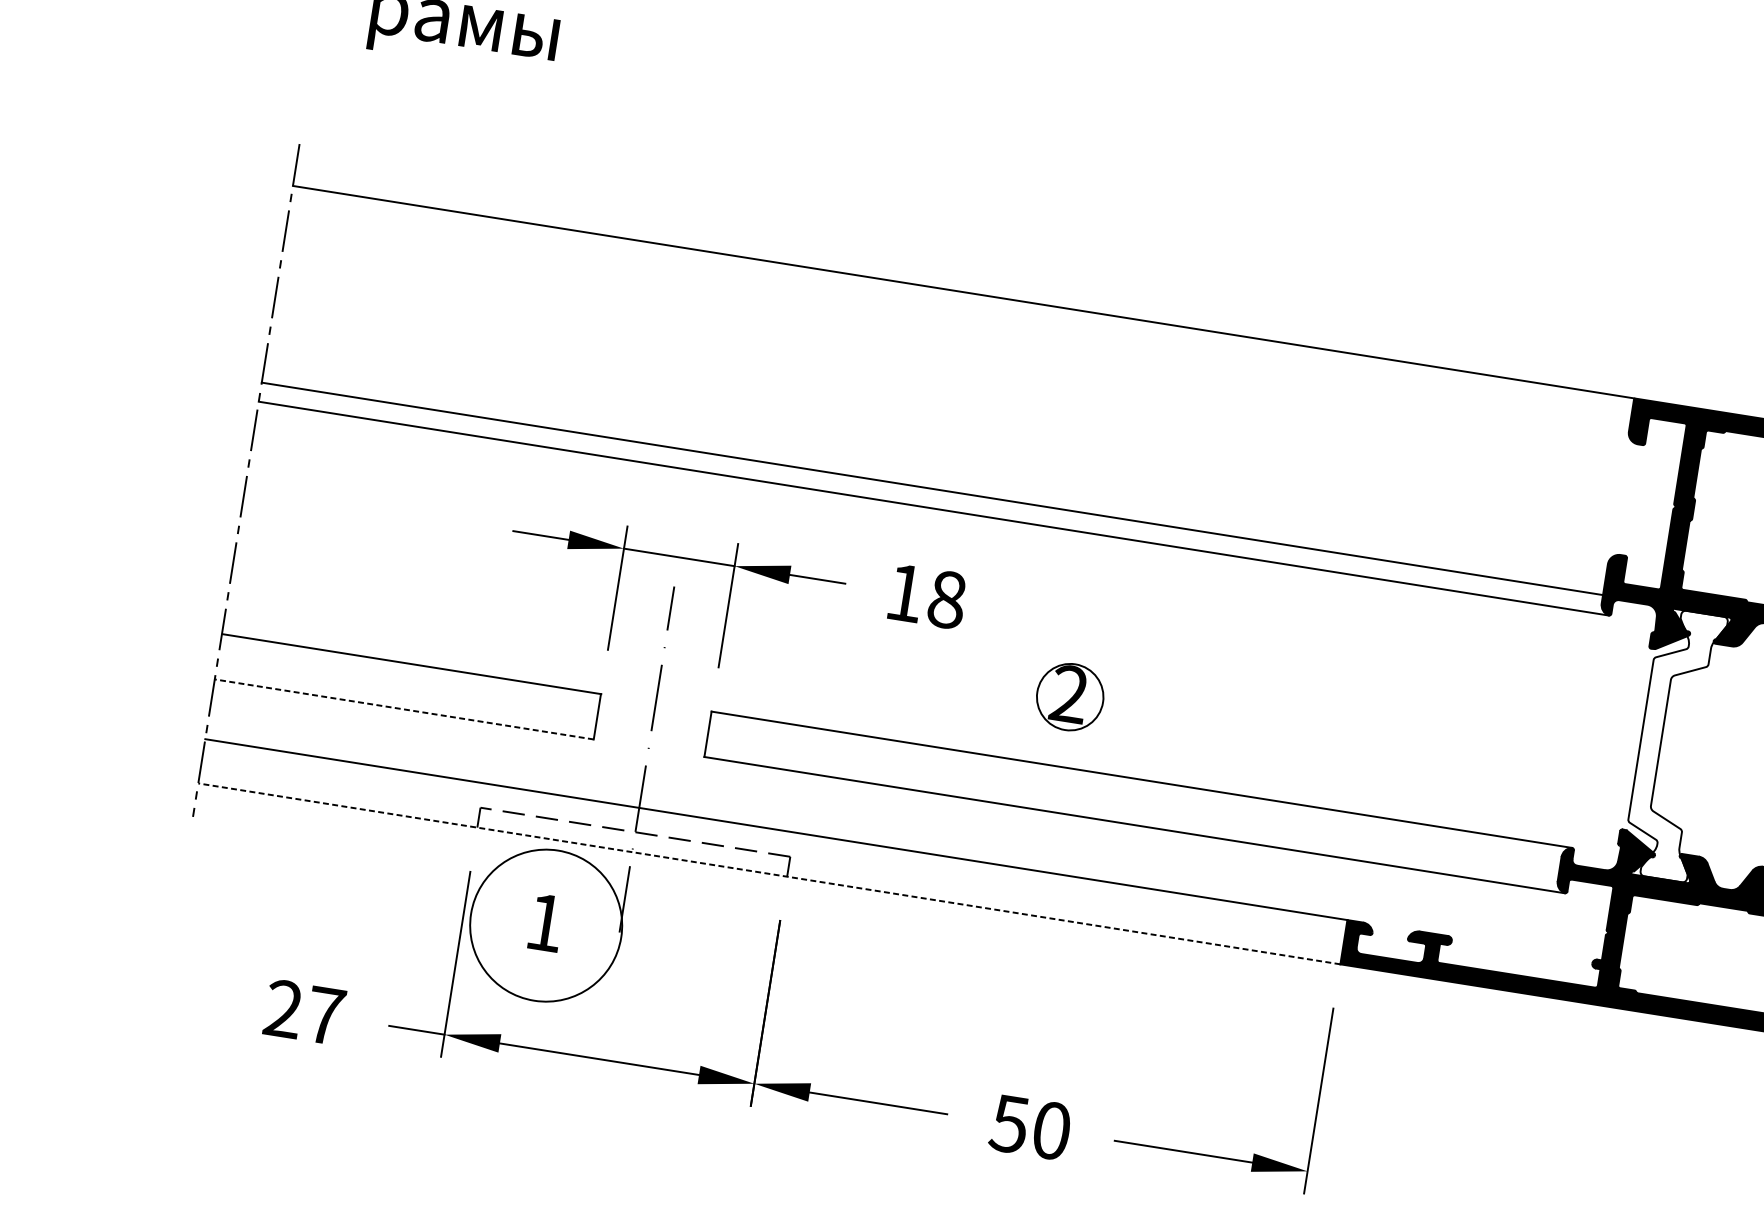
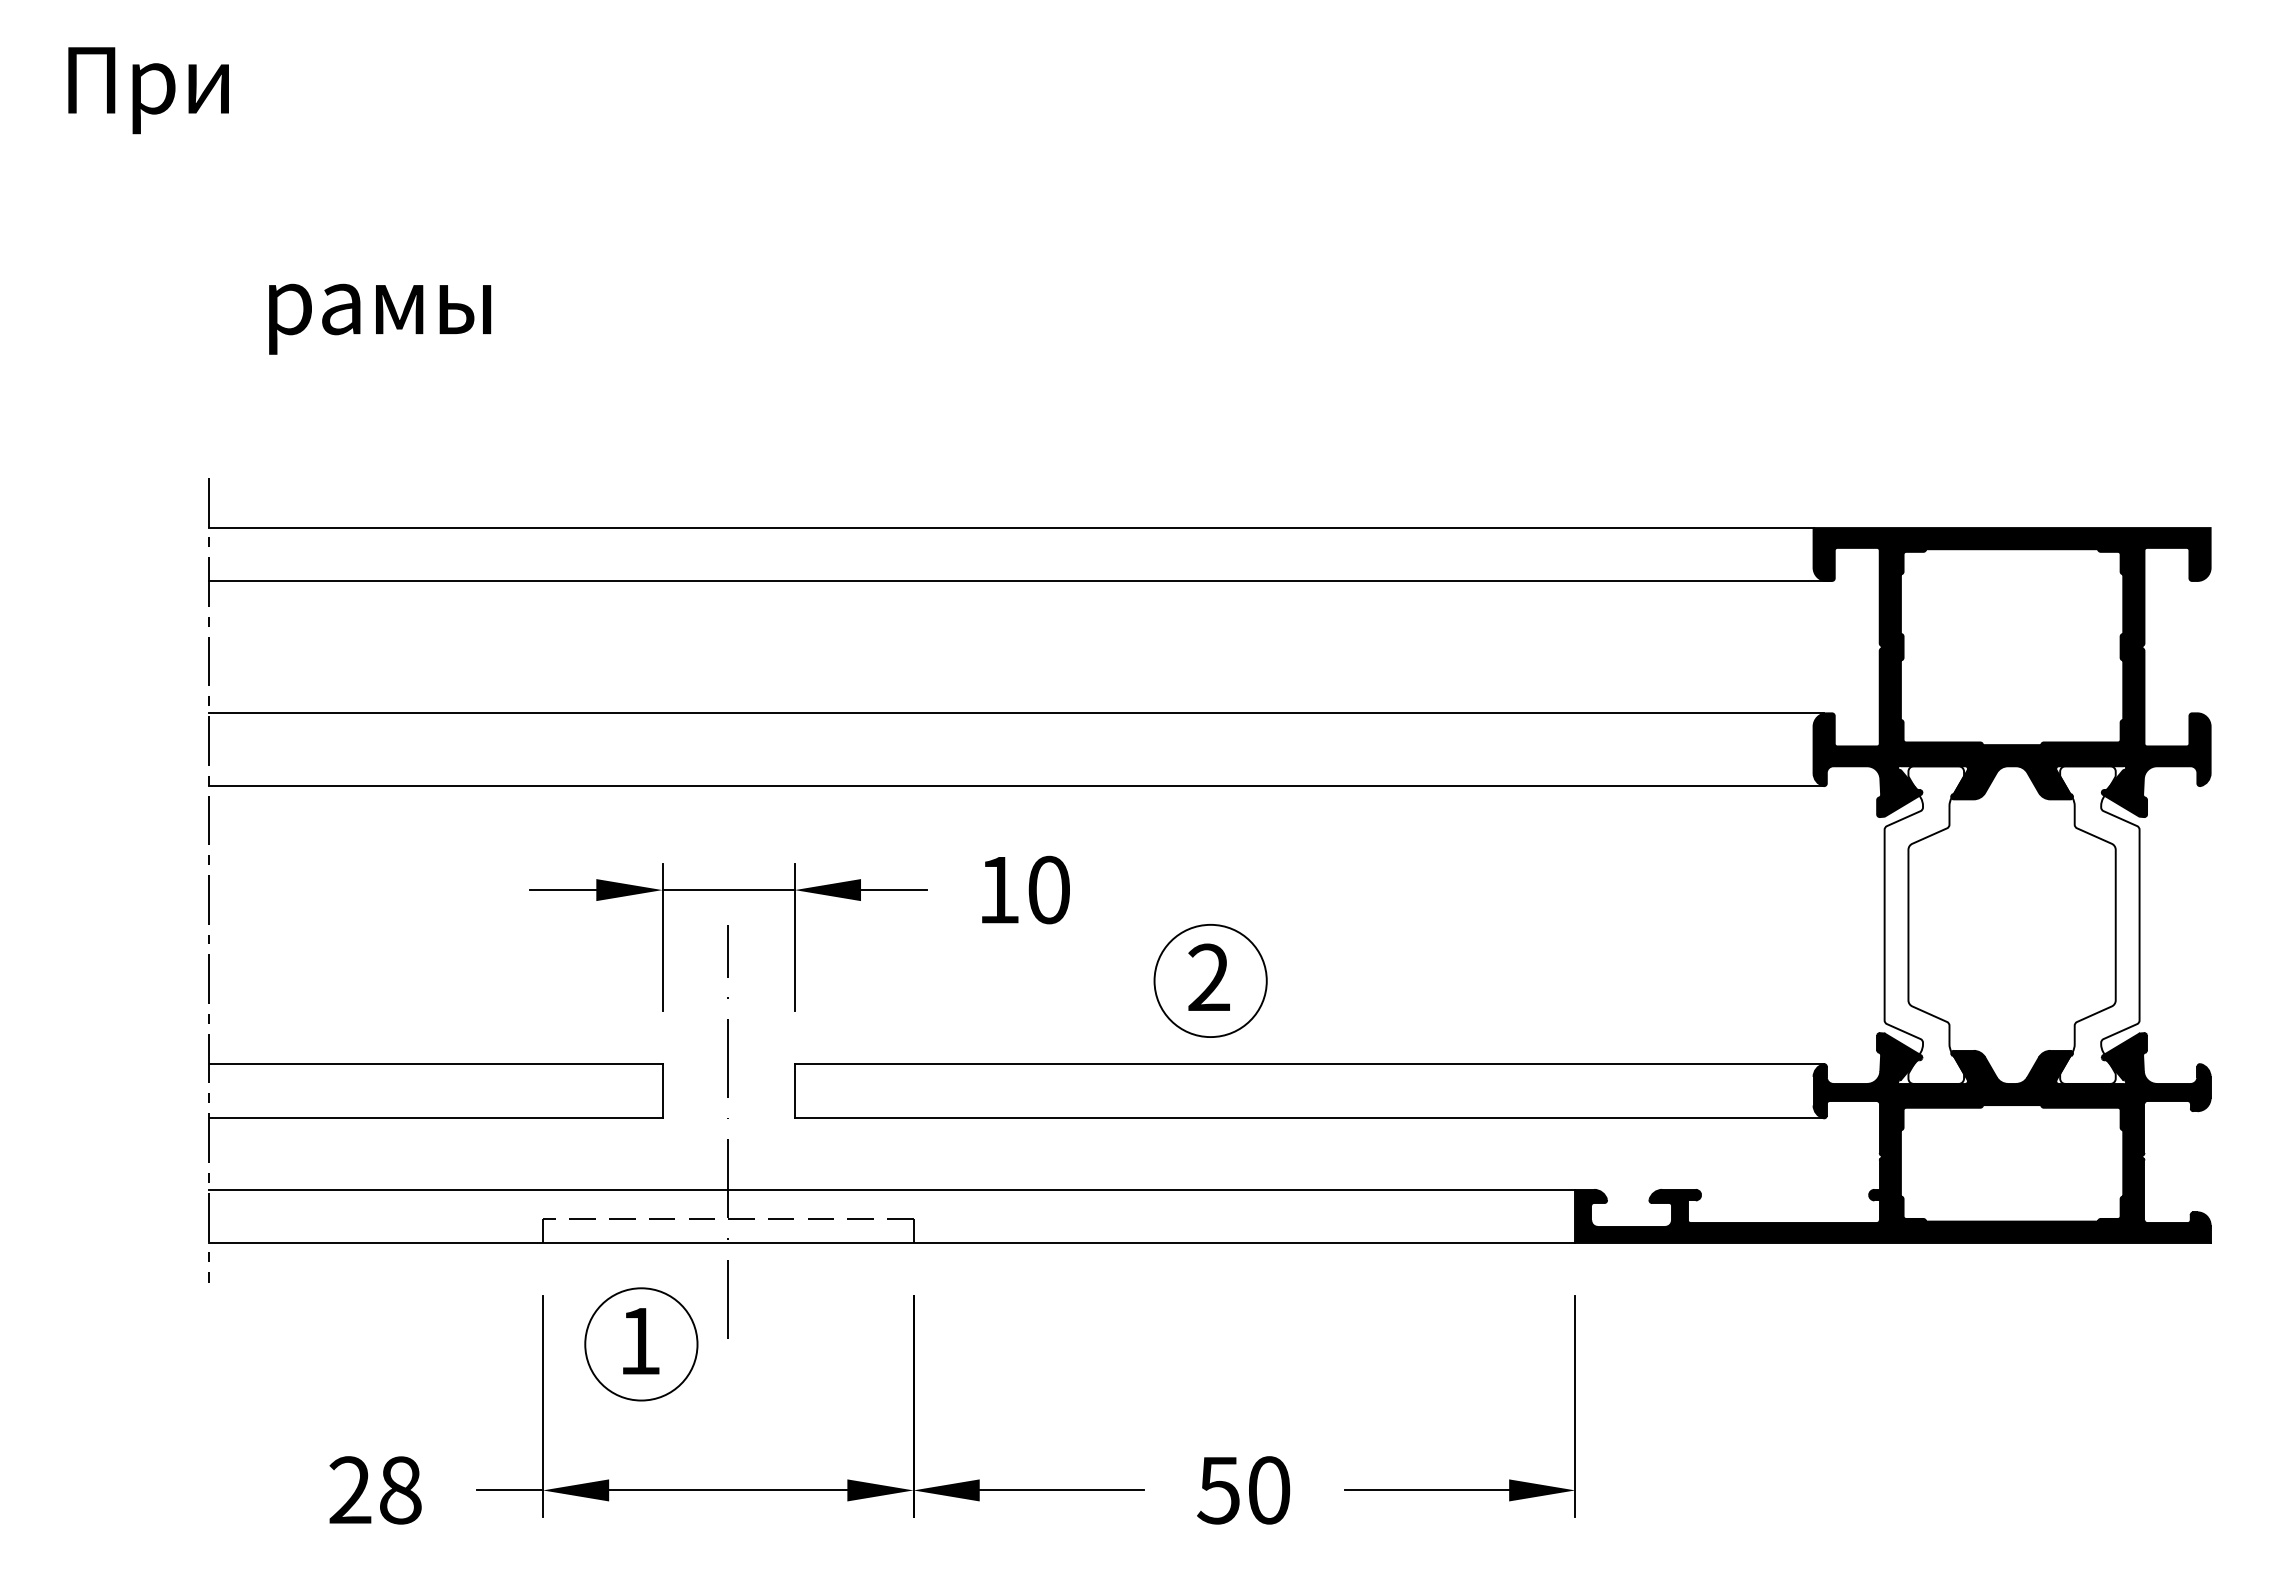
line: (964, 337) -> (1020, 580), added
line: (936, 489) -> (1016, 713), moved
text: (947, 599) -> (1049, 889), 18 -> 10
circle: (1070, 696) -> (1210, 980), size x1.43
line: (403, 709) -> (435, 1118), dashed -> solid
line: (768, 873) -> (891, 1242), dashed -> solid
circle: (546, 925) -> (641, 1344), size x0.62
text: (325, 1015) -> (400, 1490), 27 -> 28

